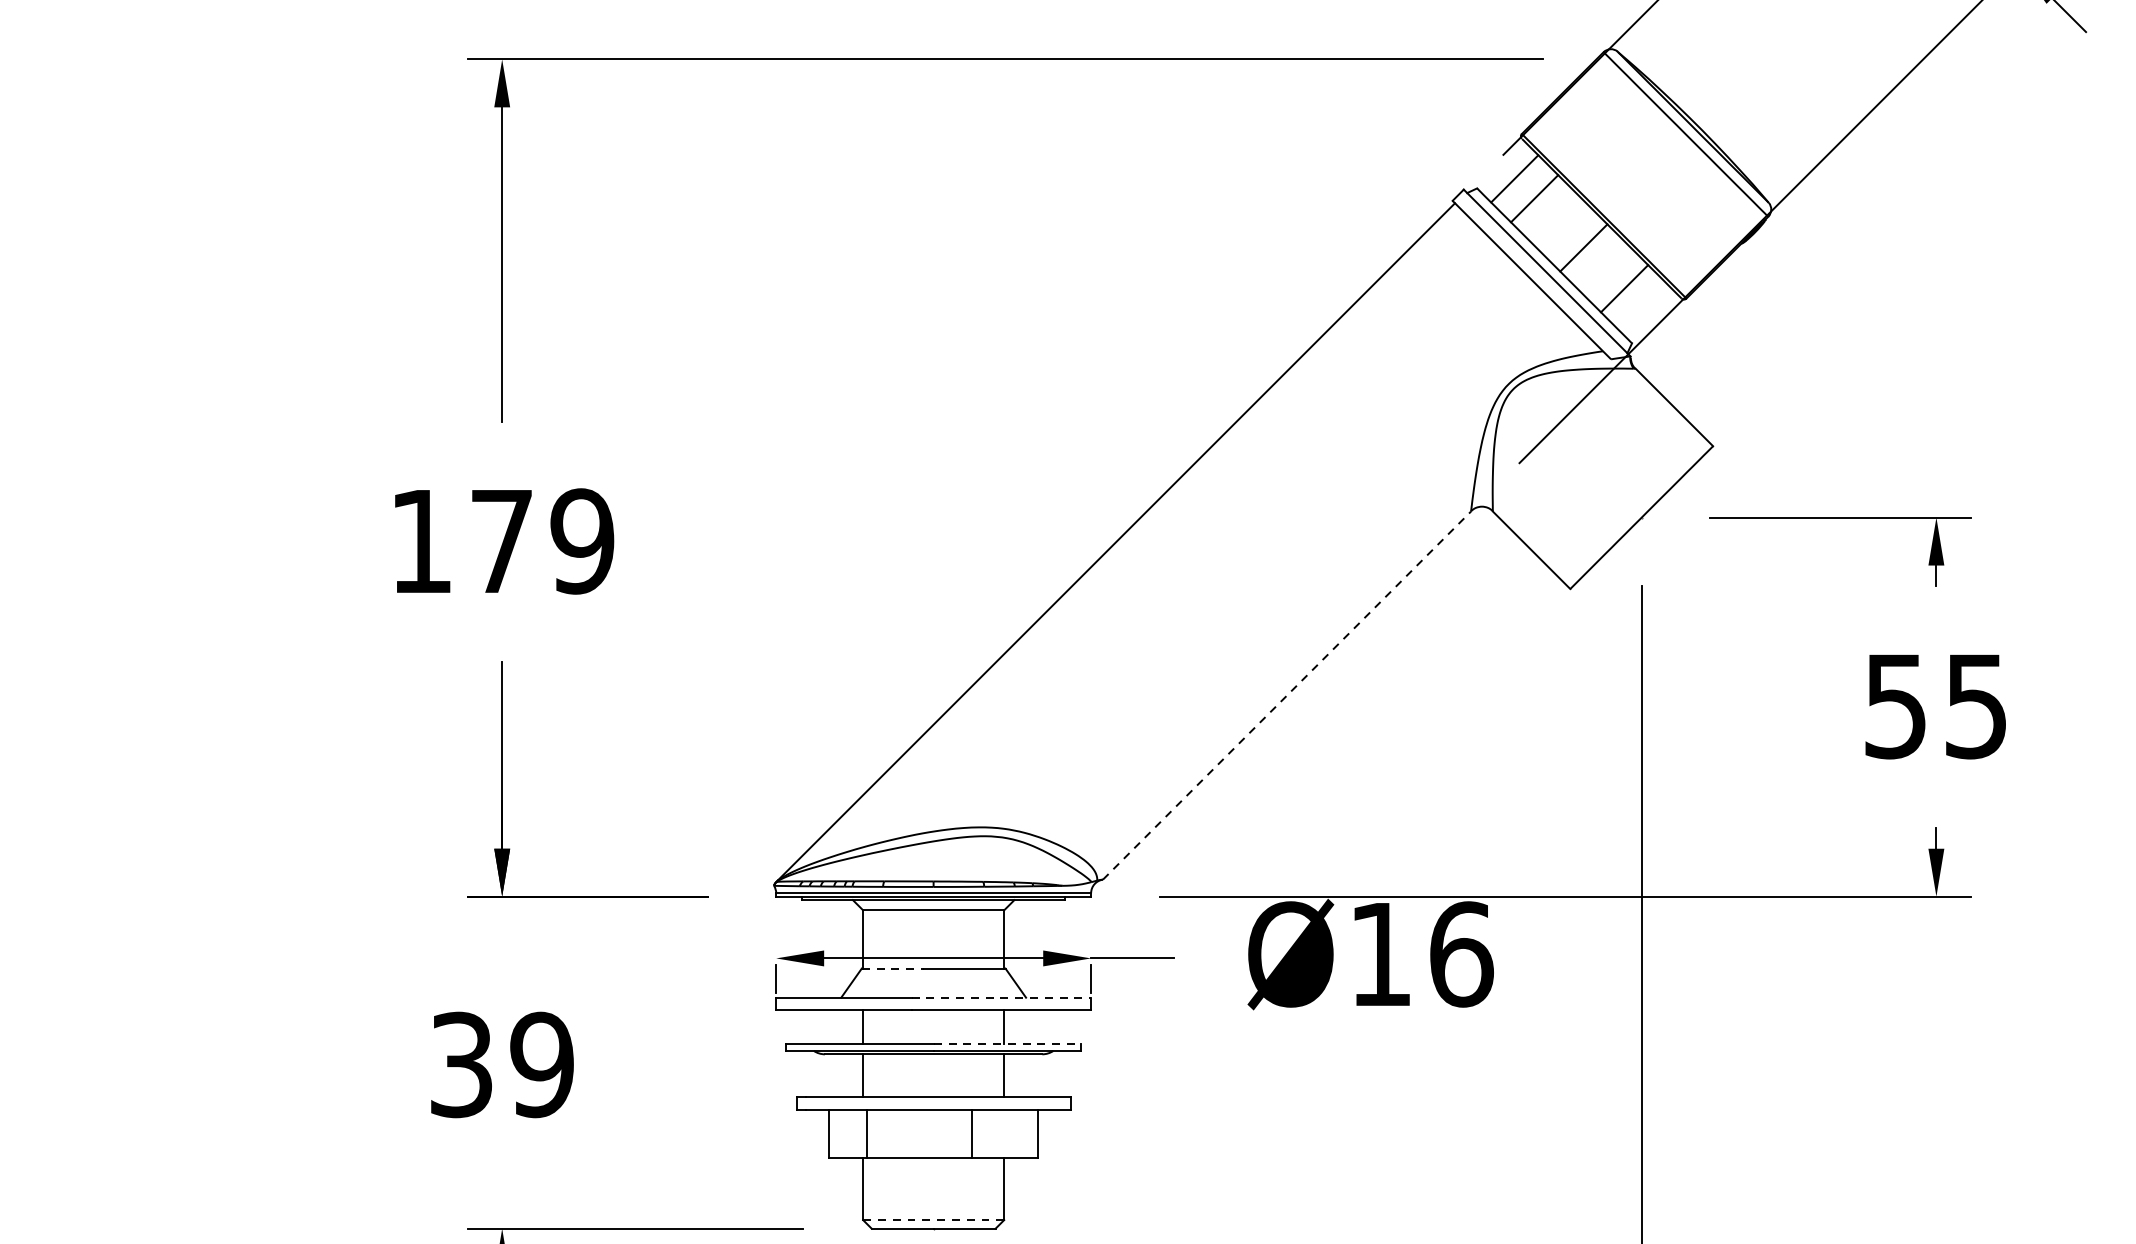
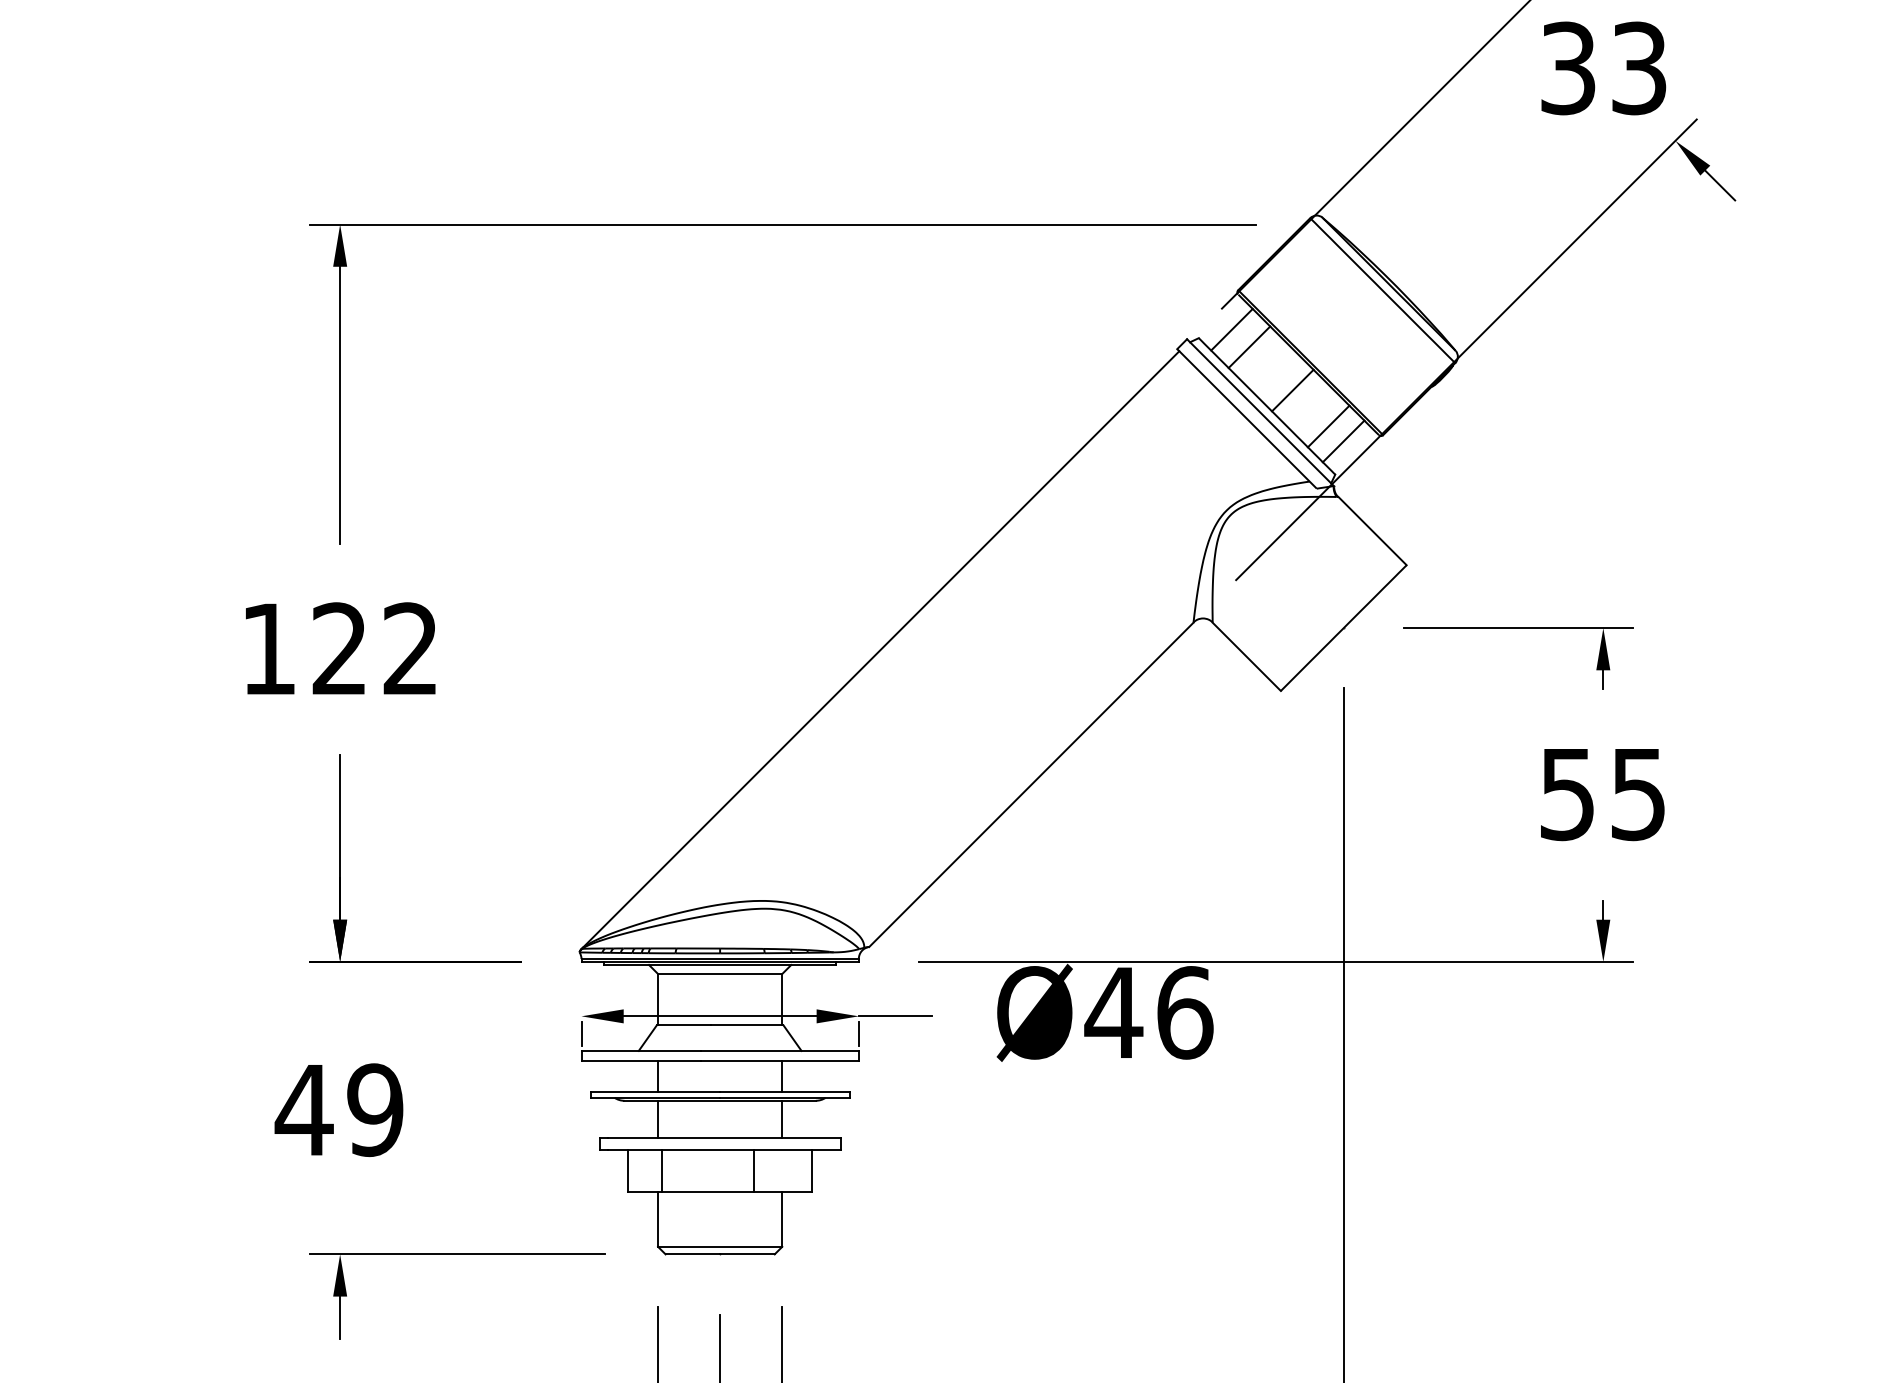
line: (1641, 305) -> (1343, 441), added
text: (542, 540) -> (375, 648), 179 -> 122
line: (1287, 695) -> (1031, 784), dashed -> solid
text: (1380, 954) -> (1113, 1012), Ø16 -> Ø46
line: (893, 968) -> (684, 1025), dashed -> solid
line: (1002, 997) -> (780, 1050), dashed -> solid
line: (1007, 1043) -> (785, 1091), dashed -> solid
text: (460, 1065) -> (303, 1110), 39 -> 49
line: (934, 1219) -> (720, 1246), dashed -> solid

